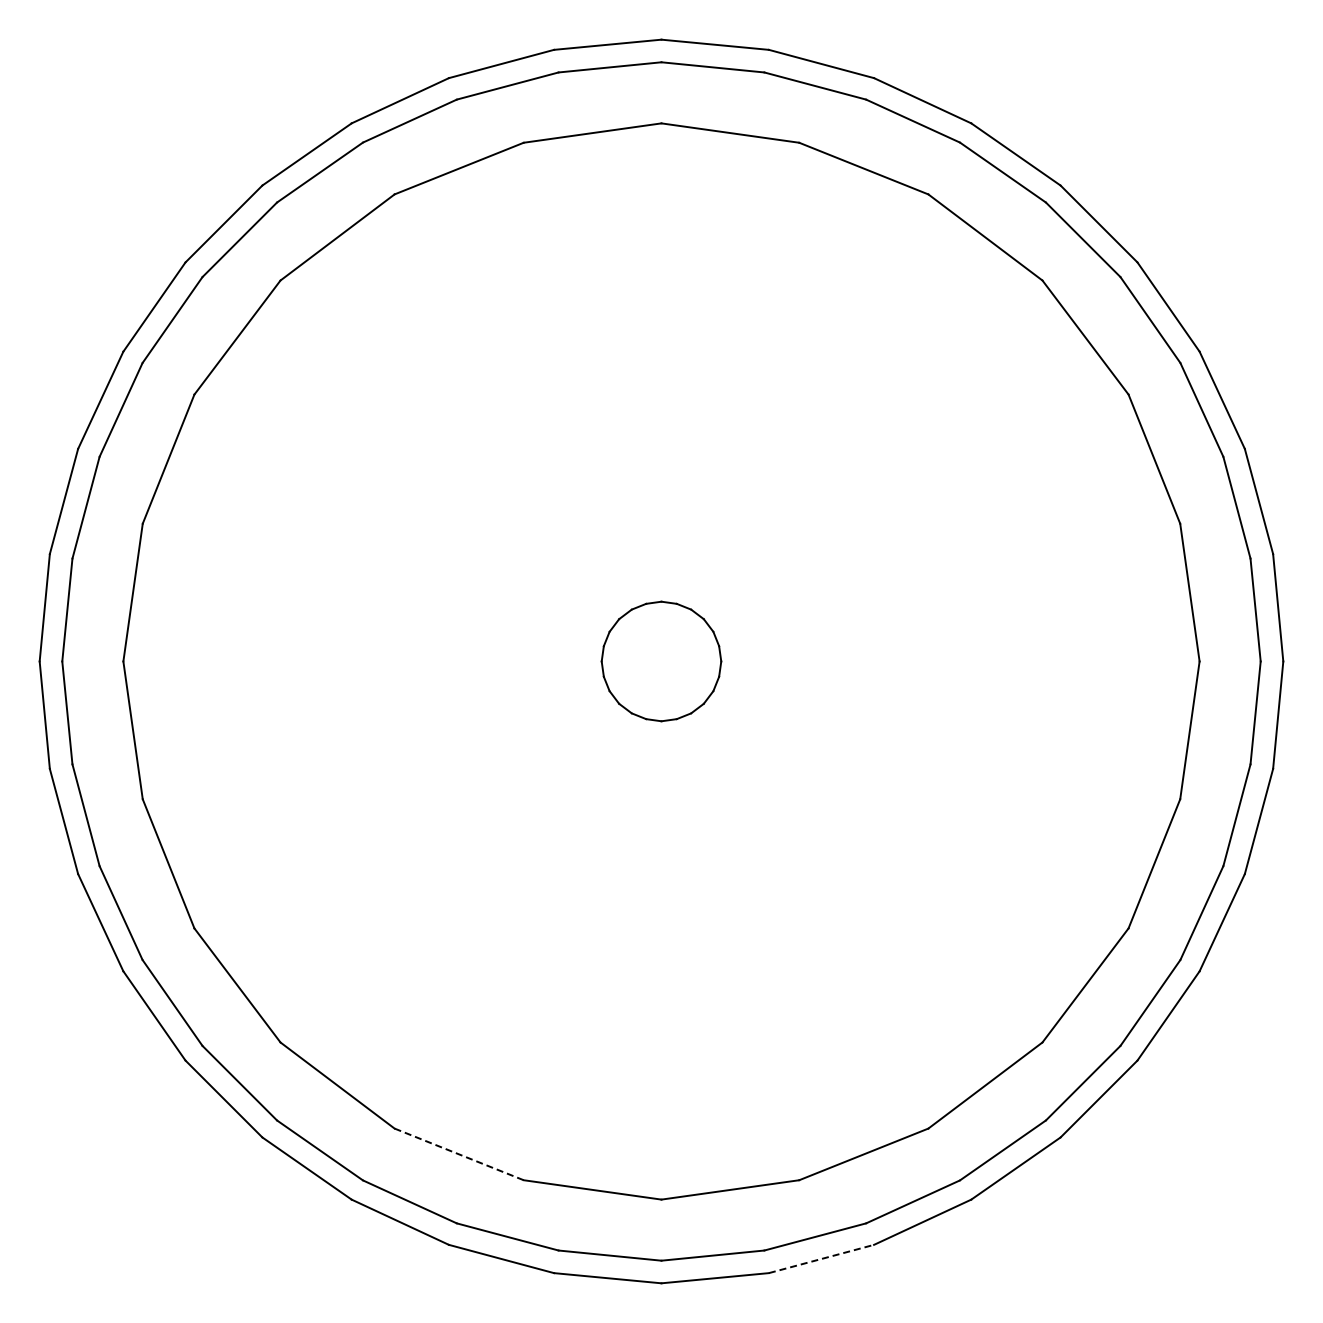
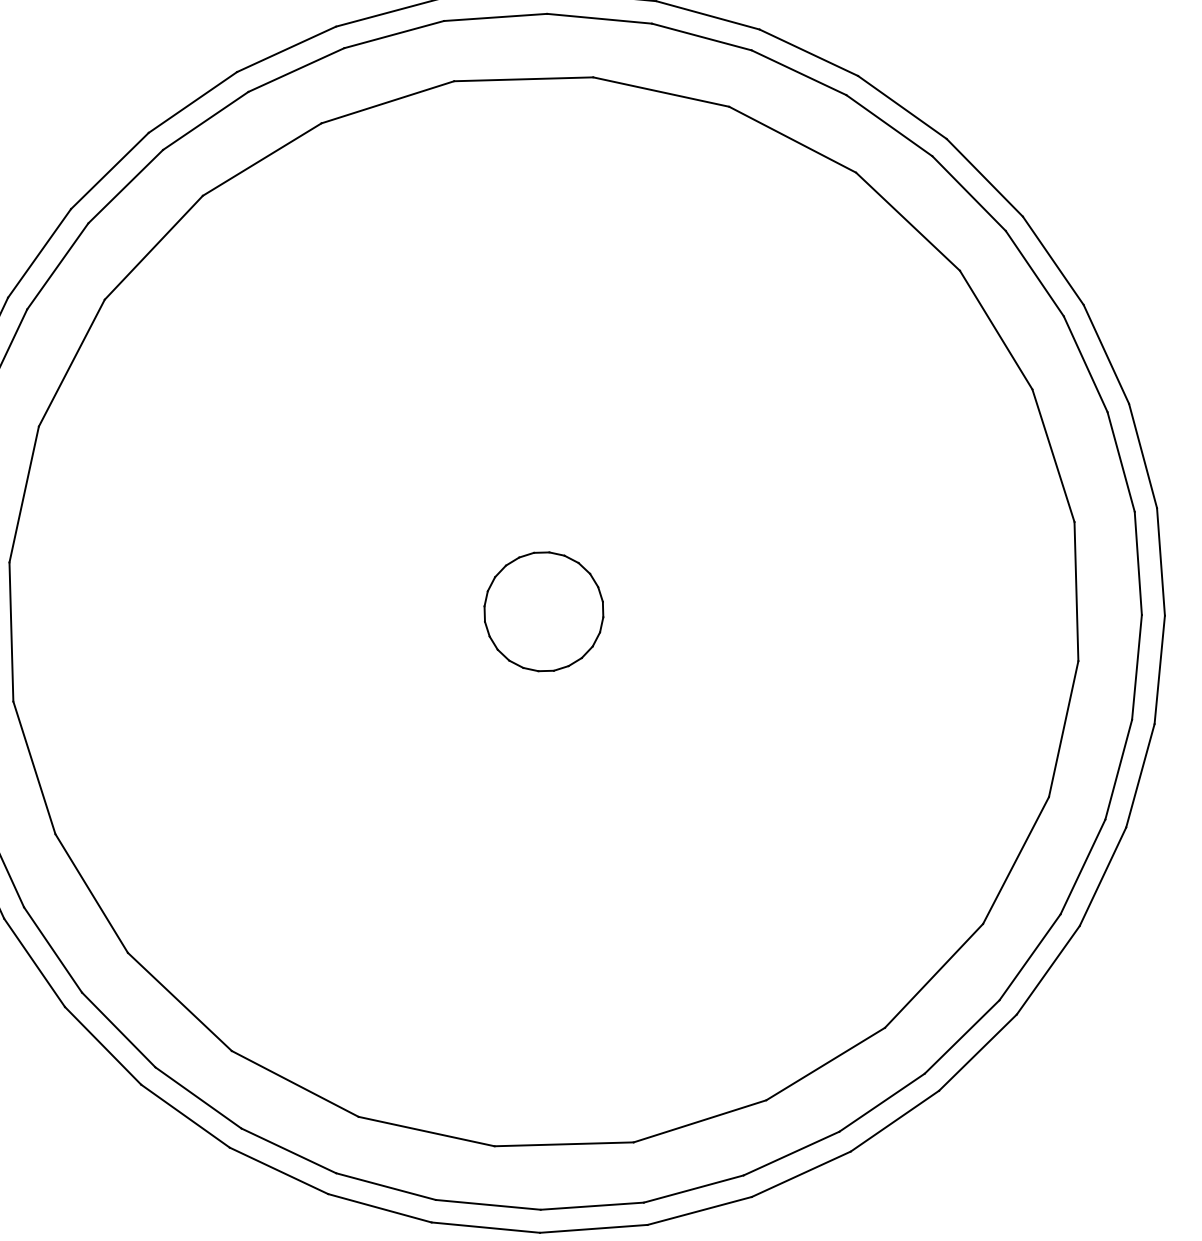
line: (459, 1154) -> (426, 1131), dashed -> solid
line: (821, 1258) -> (801, 1173), dashed -> solid

